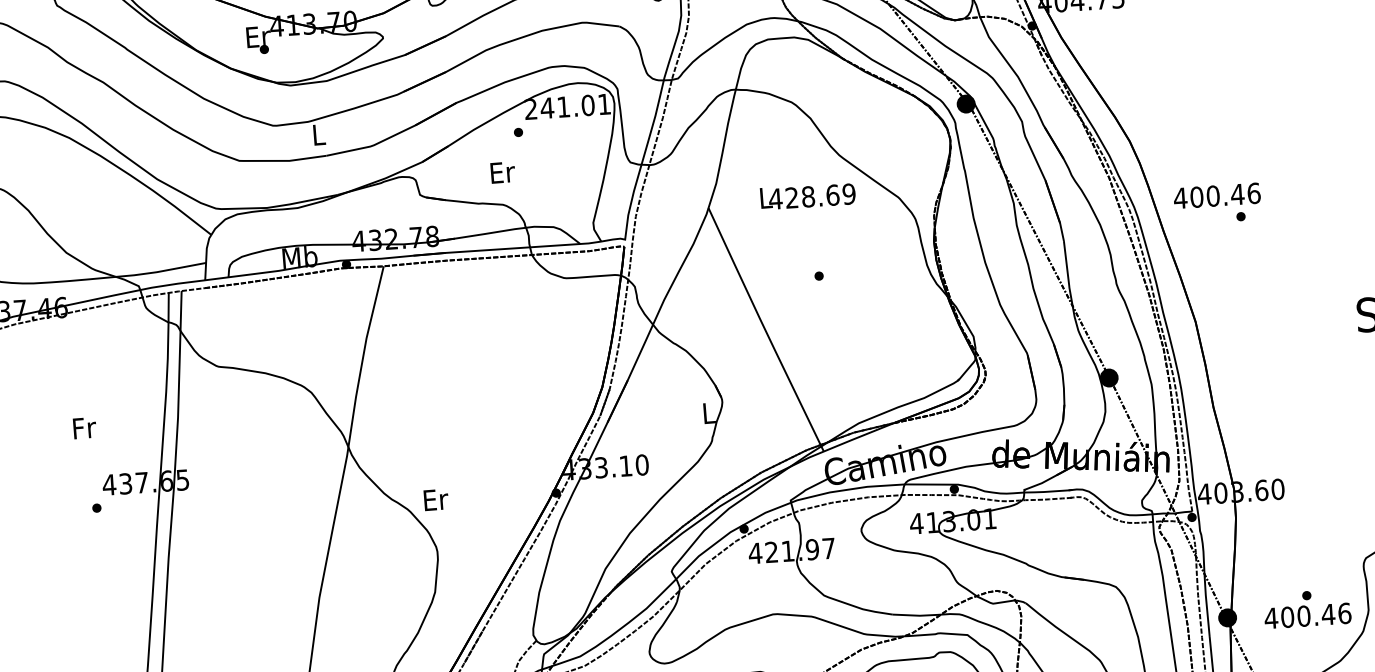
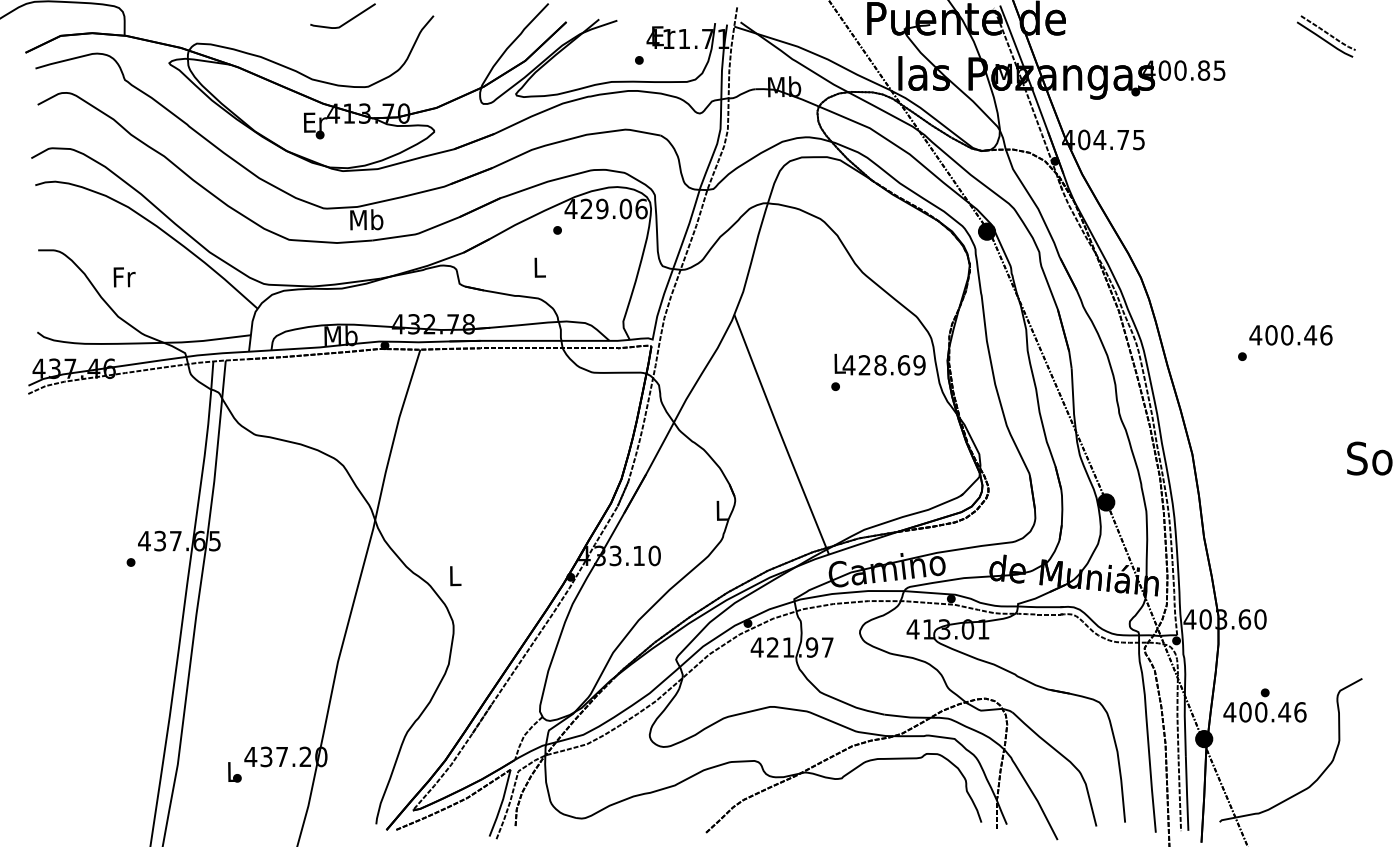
text: (566, 106) -> (605, 208), 241.01 -> 429.06
text: (318, 134) -> (366, 219), L -> Mb
text: (502, 172) -> (539, 267), Er -> L
text: (807, 196) -> (879, 364), moved
text: (1216, 196) -> (1290, 335), moved
text: (84, 428) -> (124, 277), moved
text: (436, 500) -> (455, 576), Er -> L
text: (1306, 608) -> (1264, 705), moved

